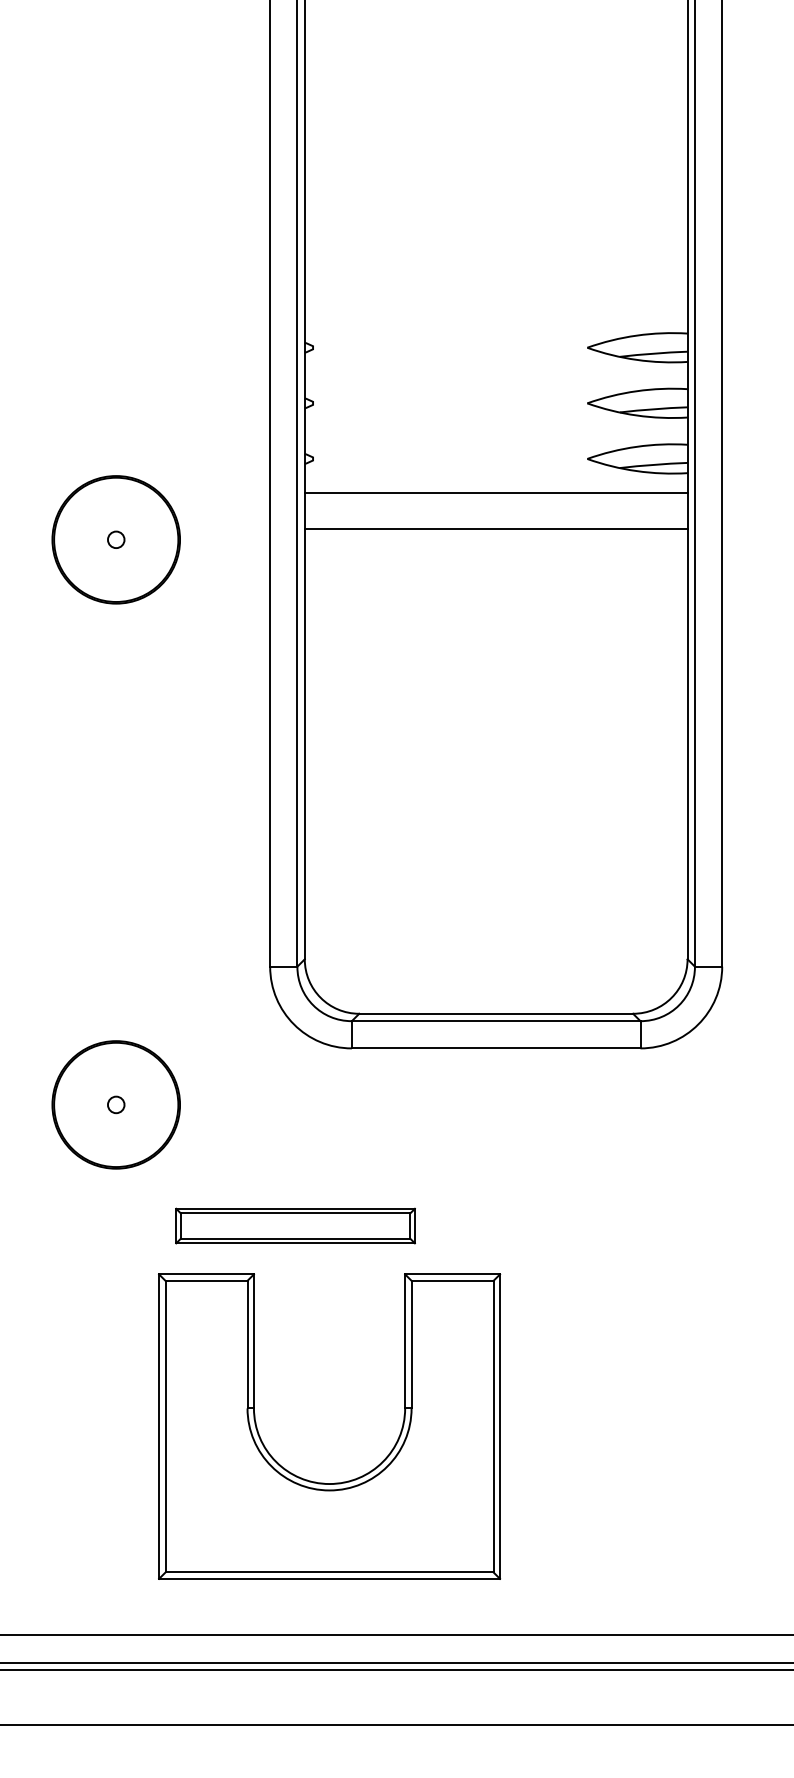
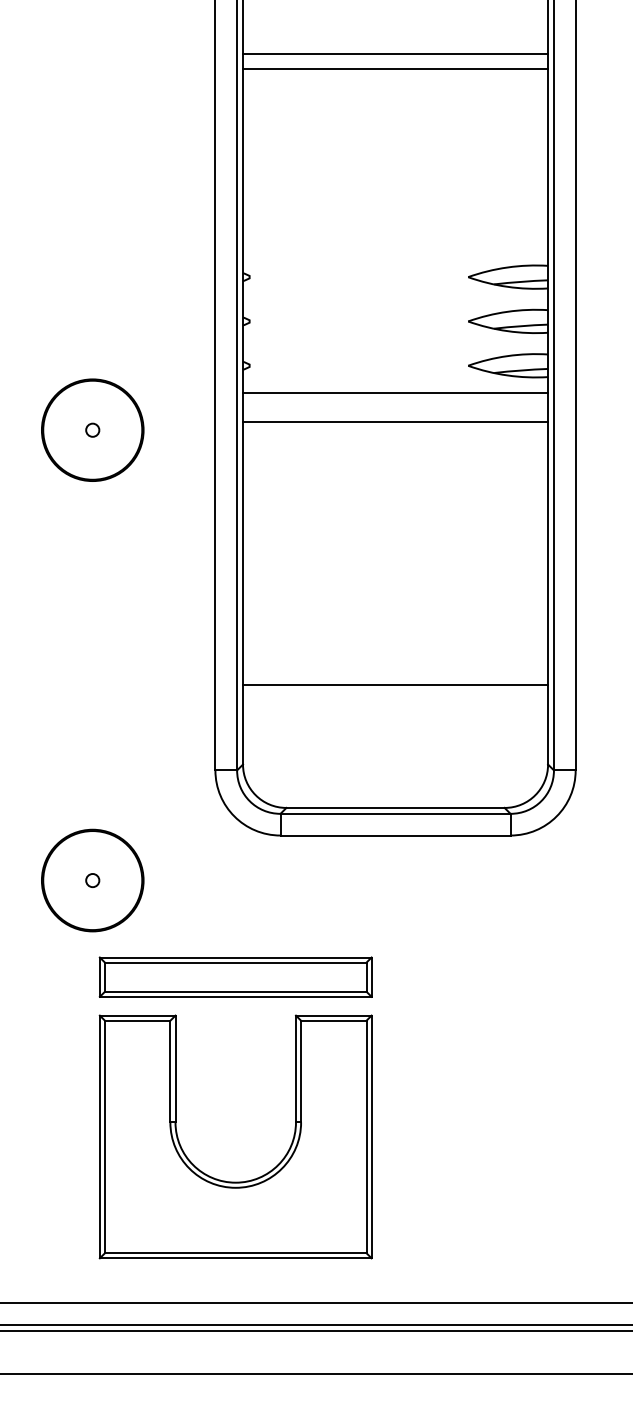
line: (496, 68) -> (395, 54), added
line: (496, 85) -> (395, 68), added
line: (496, 858) -> (395, 684), added
part: (295, 1225) -> (235, 976), size x1.43
part: (329, 1482) -> (235, 1181), moved

